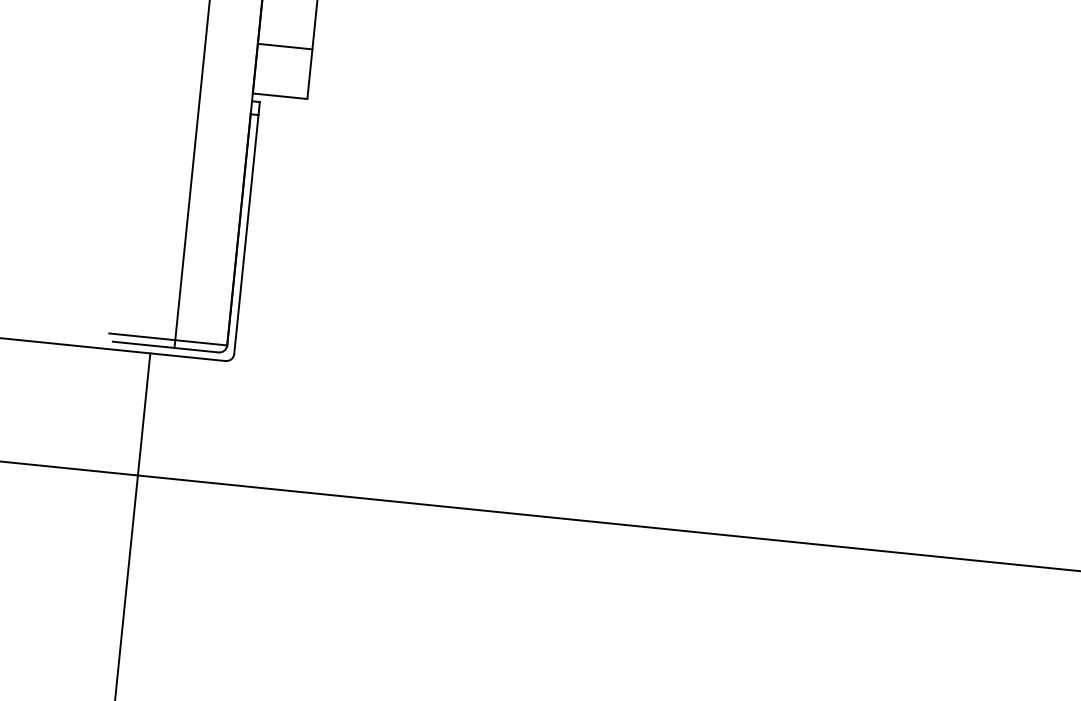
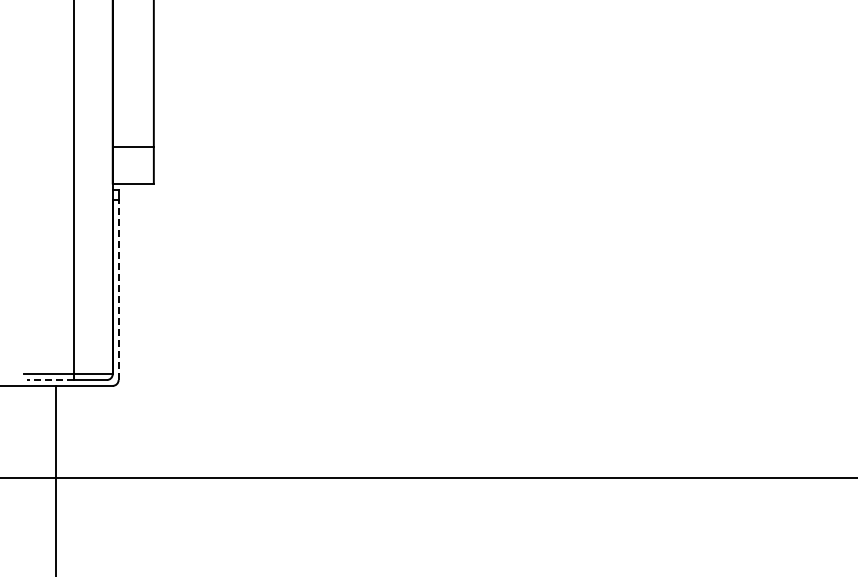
line: (246, 235) -> (118, 290), solid -> dashed
line: (142, 345) -> (49, 380), solid -> dashed

